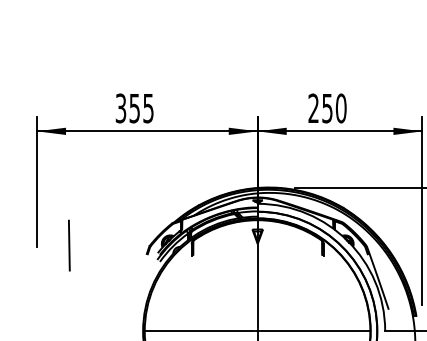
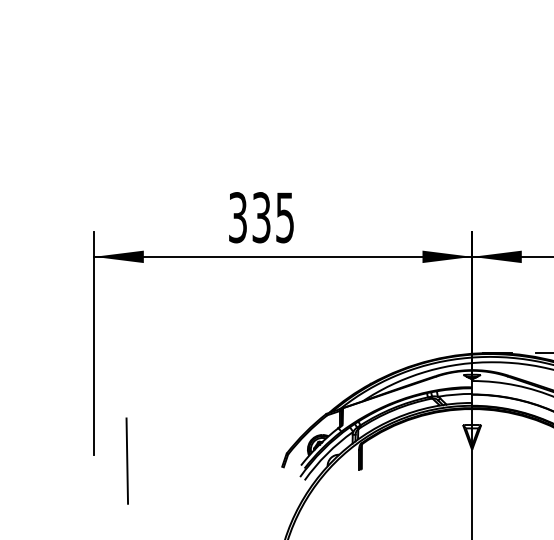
text: (134, 107) -> (261, 216), 355 -> 335
line: (69, 245) -> (127, 460), moved

